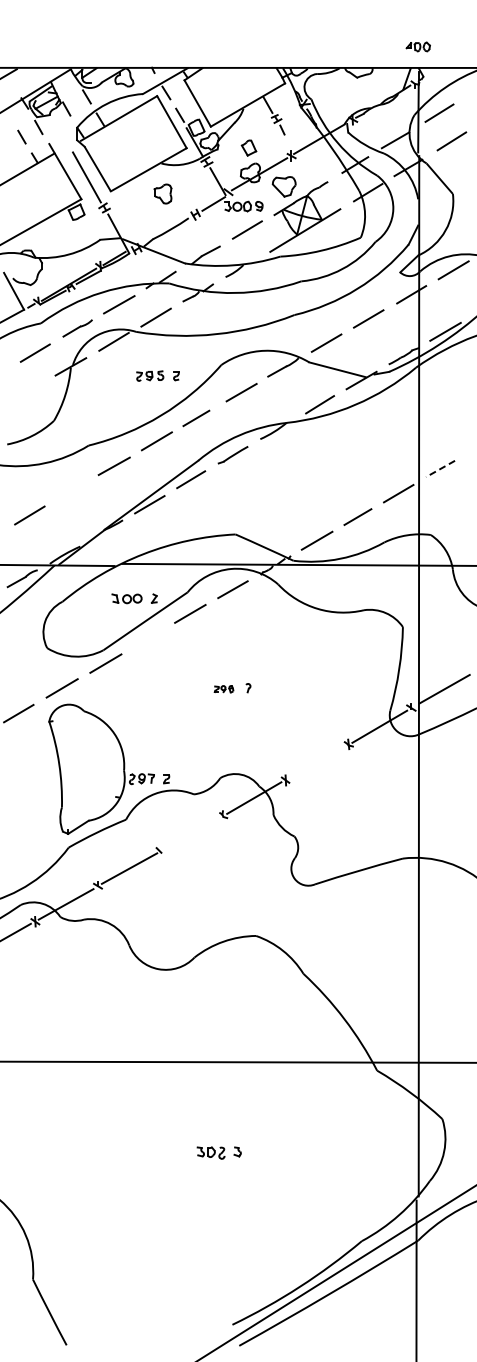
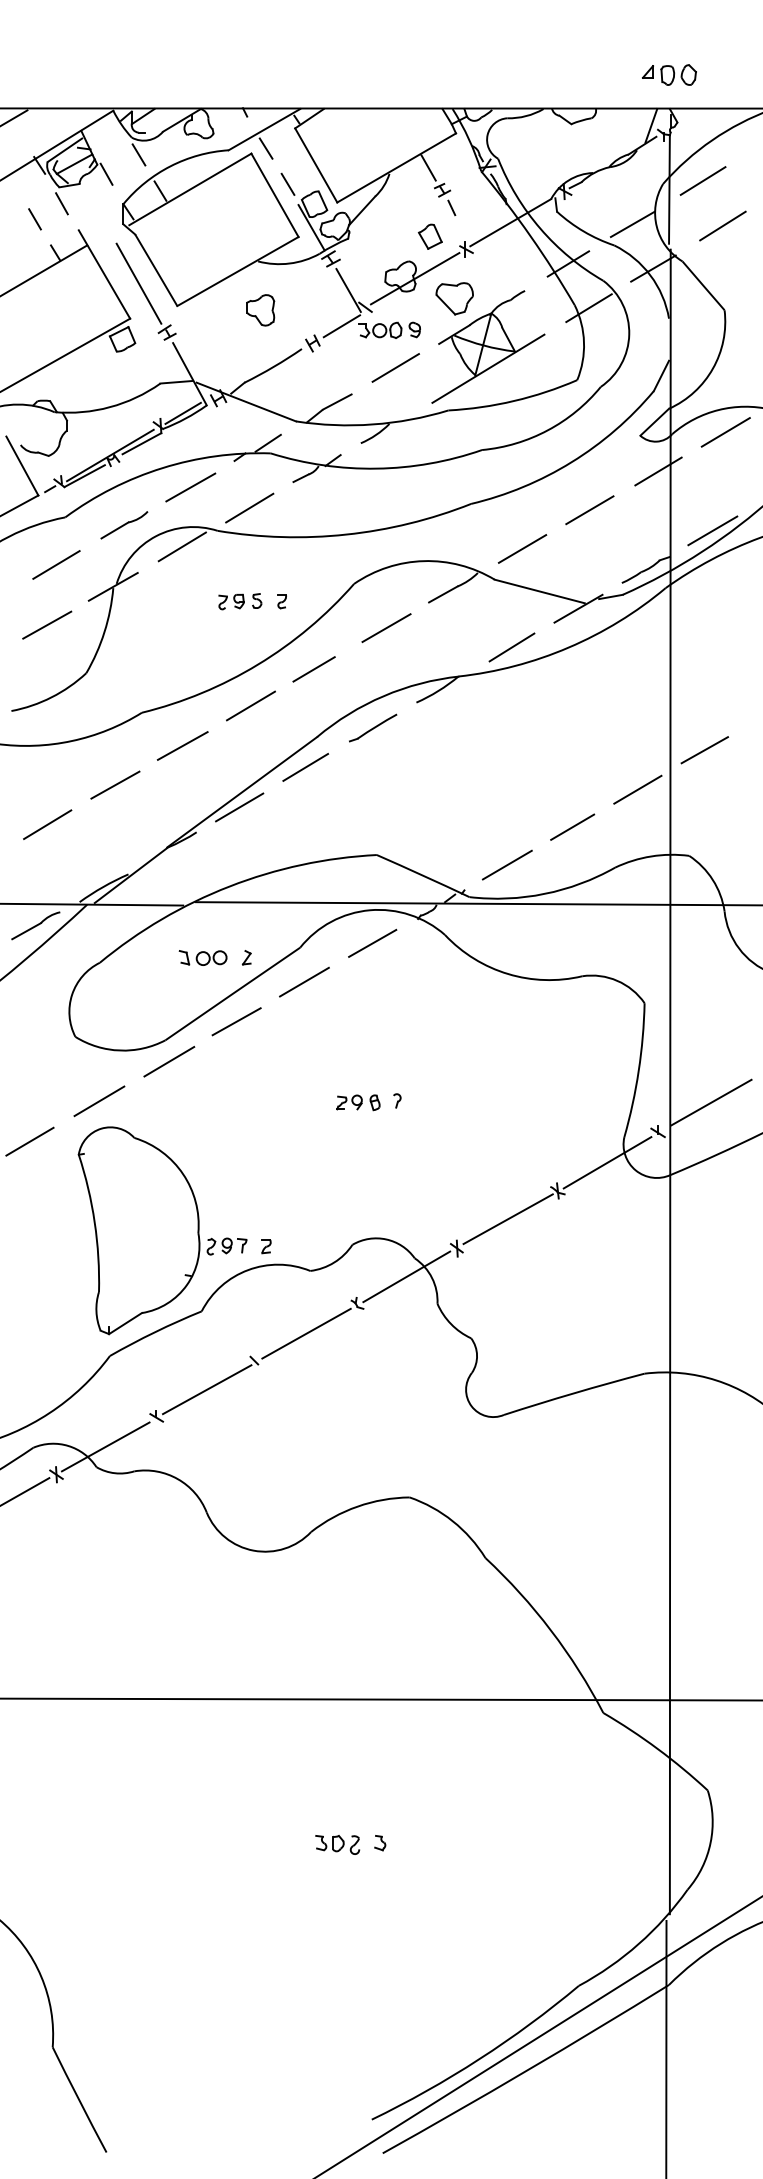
part: (417, 46) -> (667, 74), size x1.43
part: (248, 147) -> (429, 235), moved
line: (29, 390) -> (47, 624), added
line: (440, 468) -> (704, 749), dashed -> solid
line: (72, 490) -> (115, 784), added
line: (147, 638) -> (235, 1021), added
part: (223, 688) -> (357, 1101), size x1.43
line: (317, 761) -> (507, 1218), added
line: (191, 833) -> (306, 1333), added

